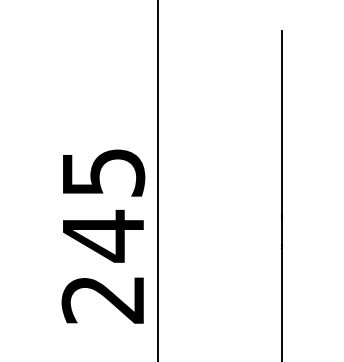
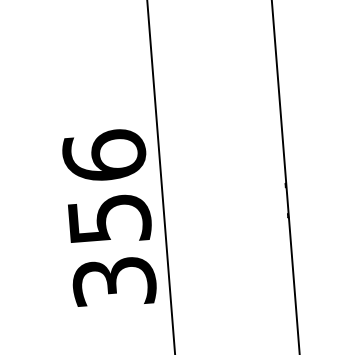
text: (103, 235) -> (109, 218), 245 -> 356

